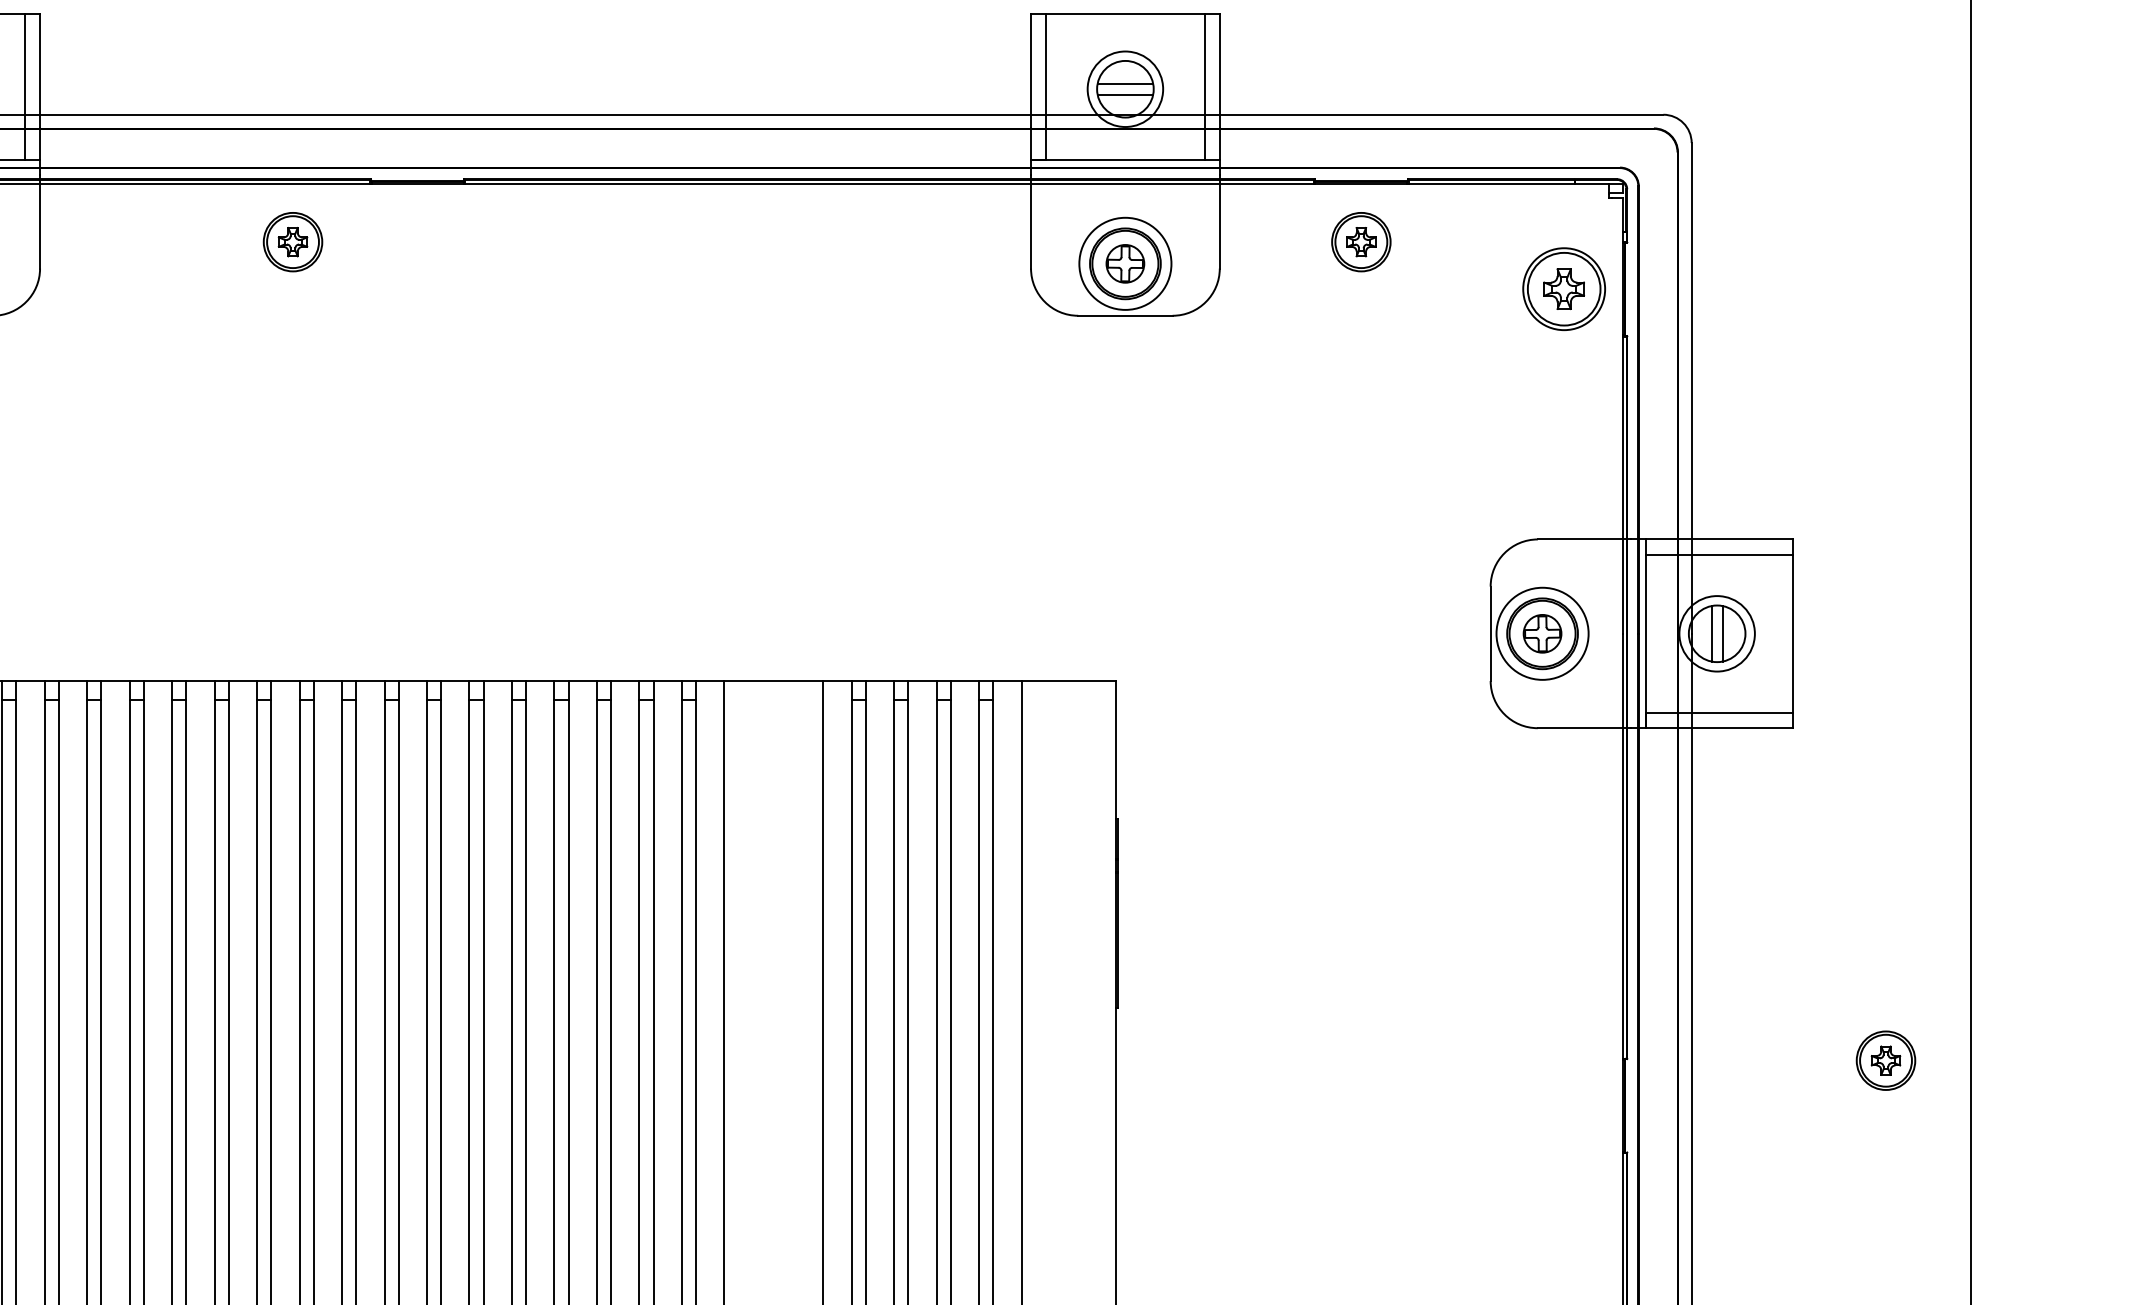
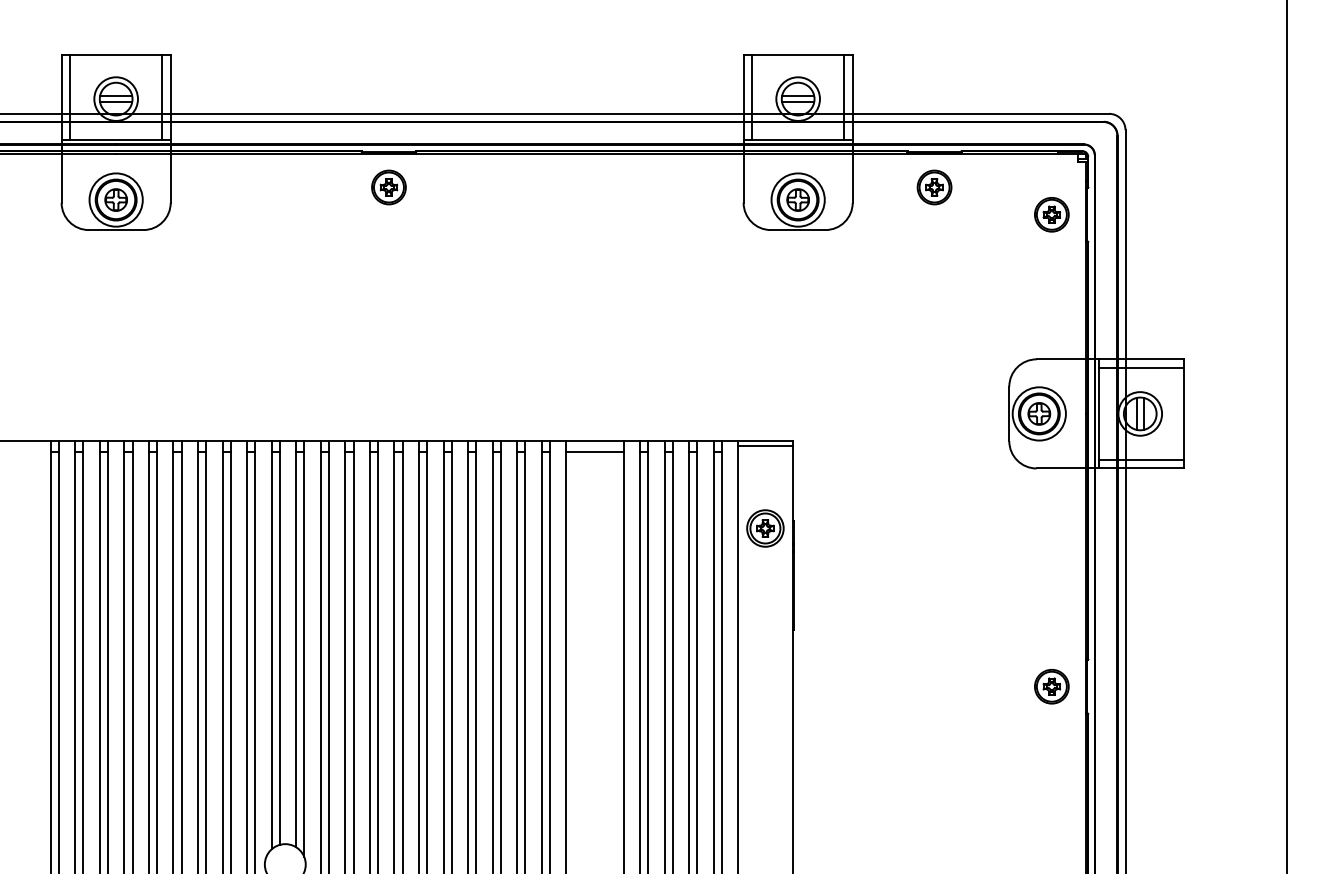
part: (292, 242) -> (388, 187), moved
part: (1563, 288) -> (1051, 214), size x0.71
line: (1068, 688) -> (765, 445), added
line: (773, 700) -> (594, 452), added
part: (1068, 832) -> (765, 528), added
part: (1885, 1060) -> (1051, 686), moved

